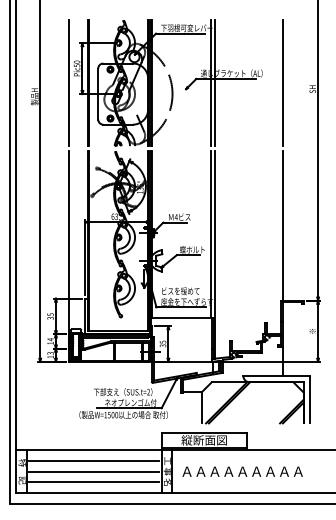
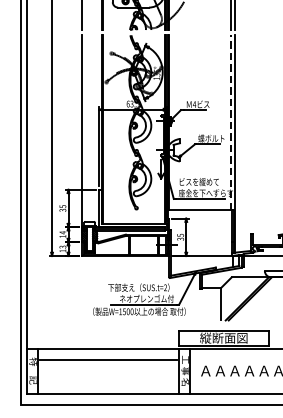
line: (210, 234) -> (230, 122), solid -> dashed
line: (94, 471) -> (108, 370), removed
line: (94, 482) -> (108, 382), removed

